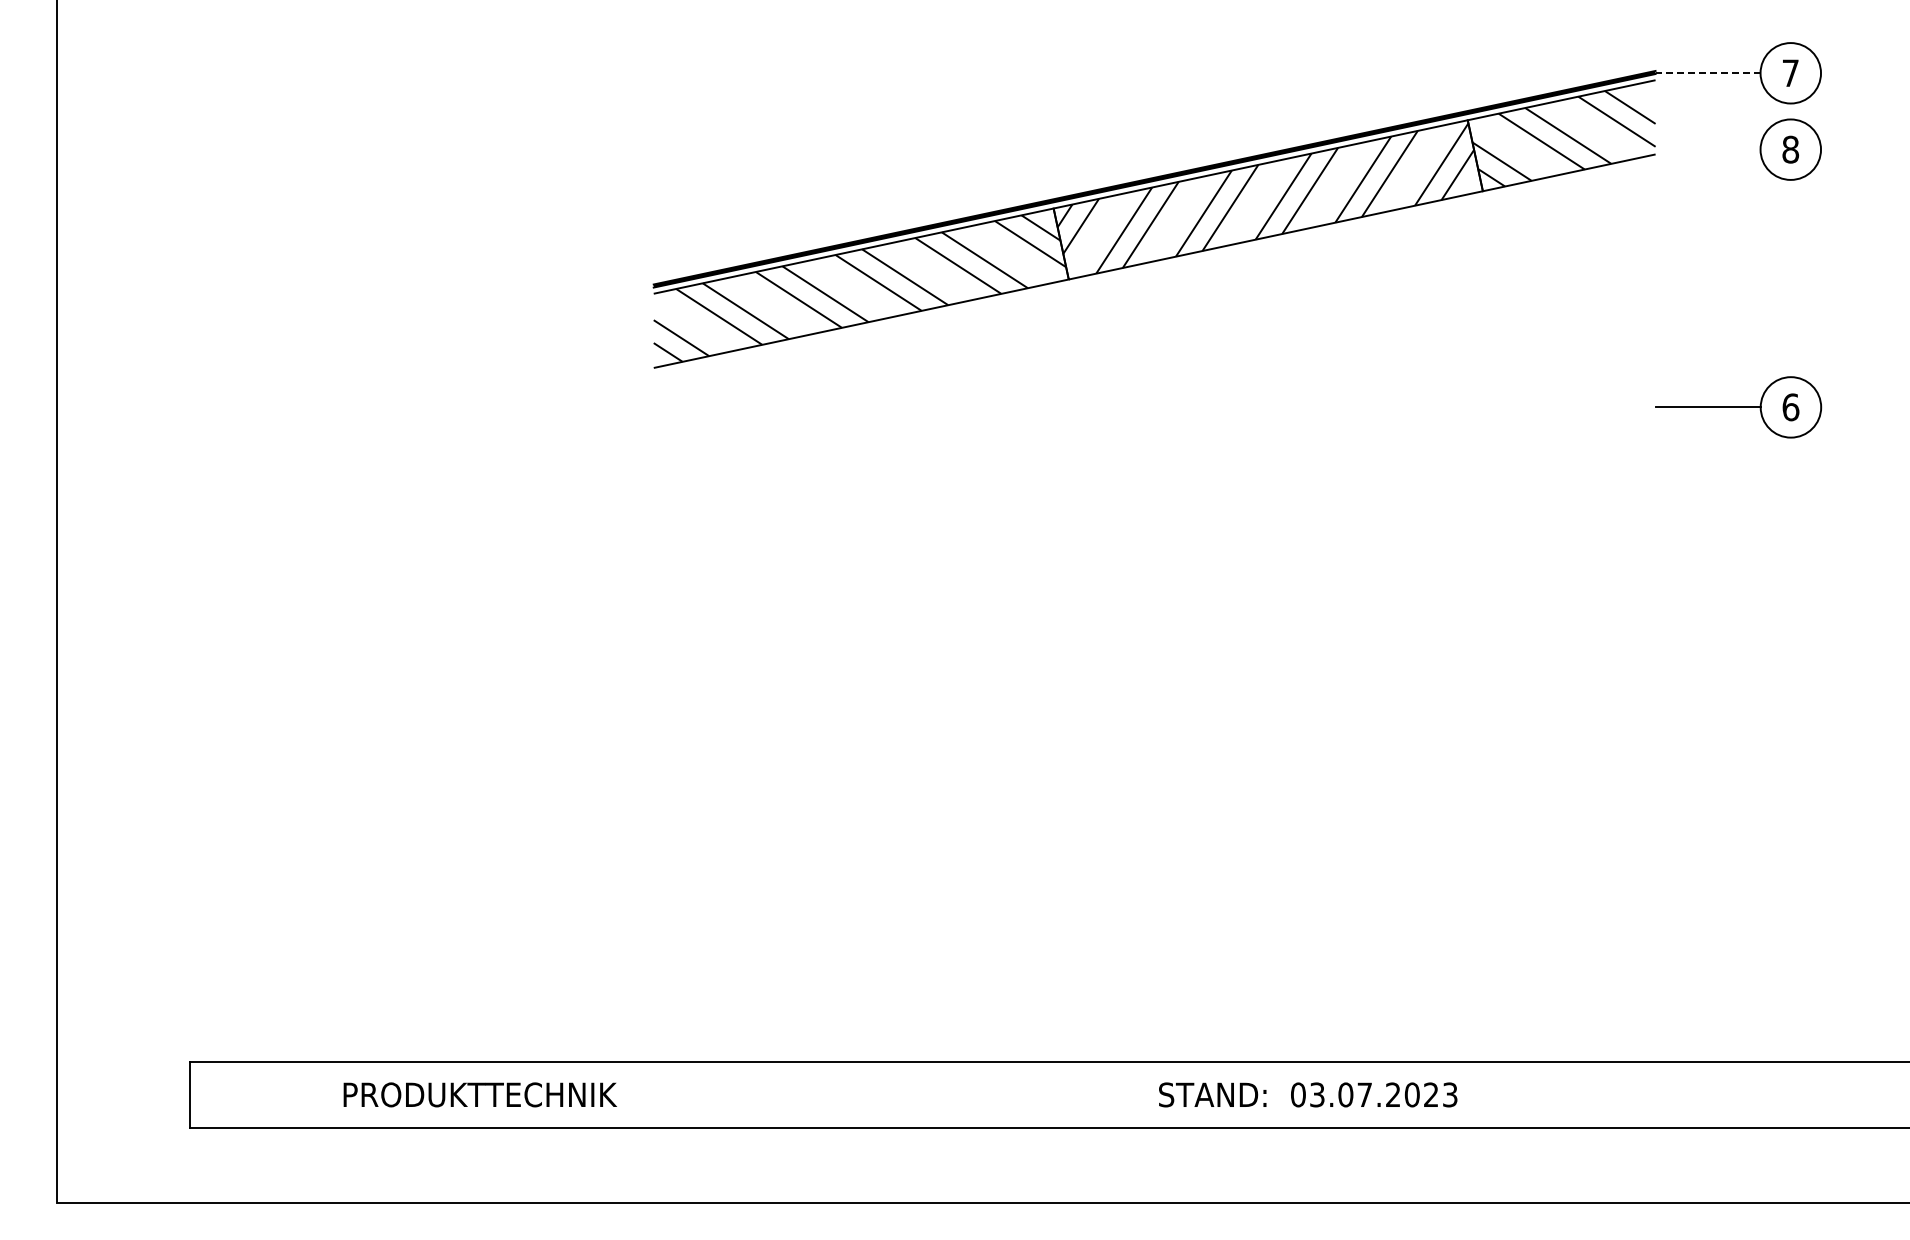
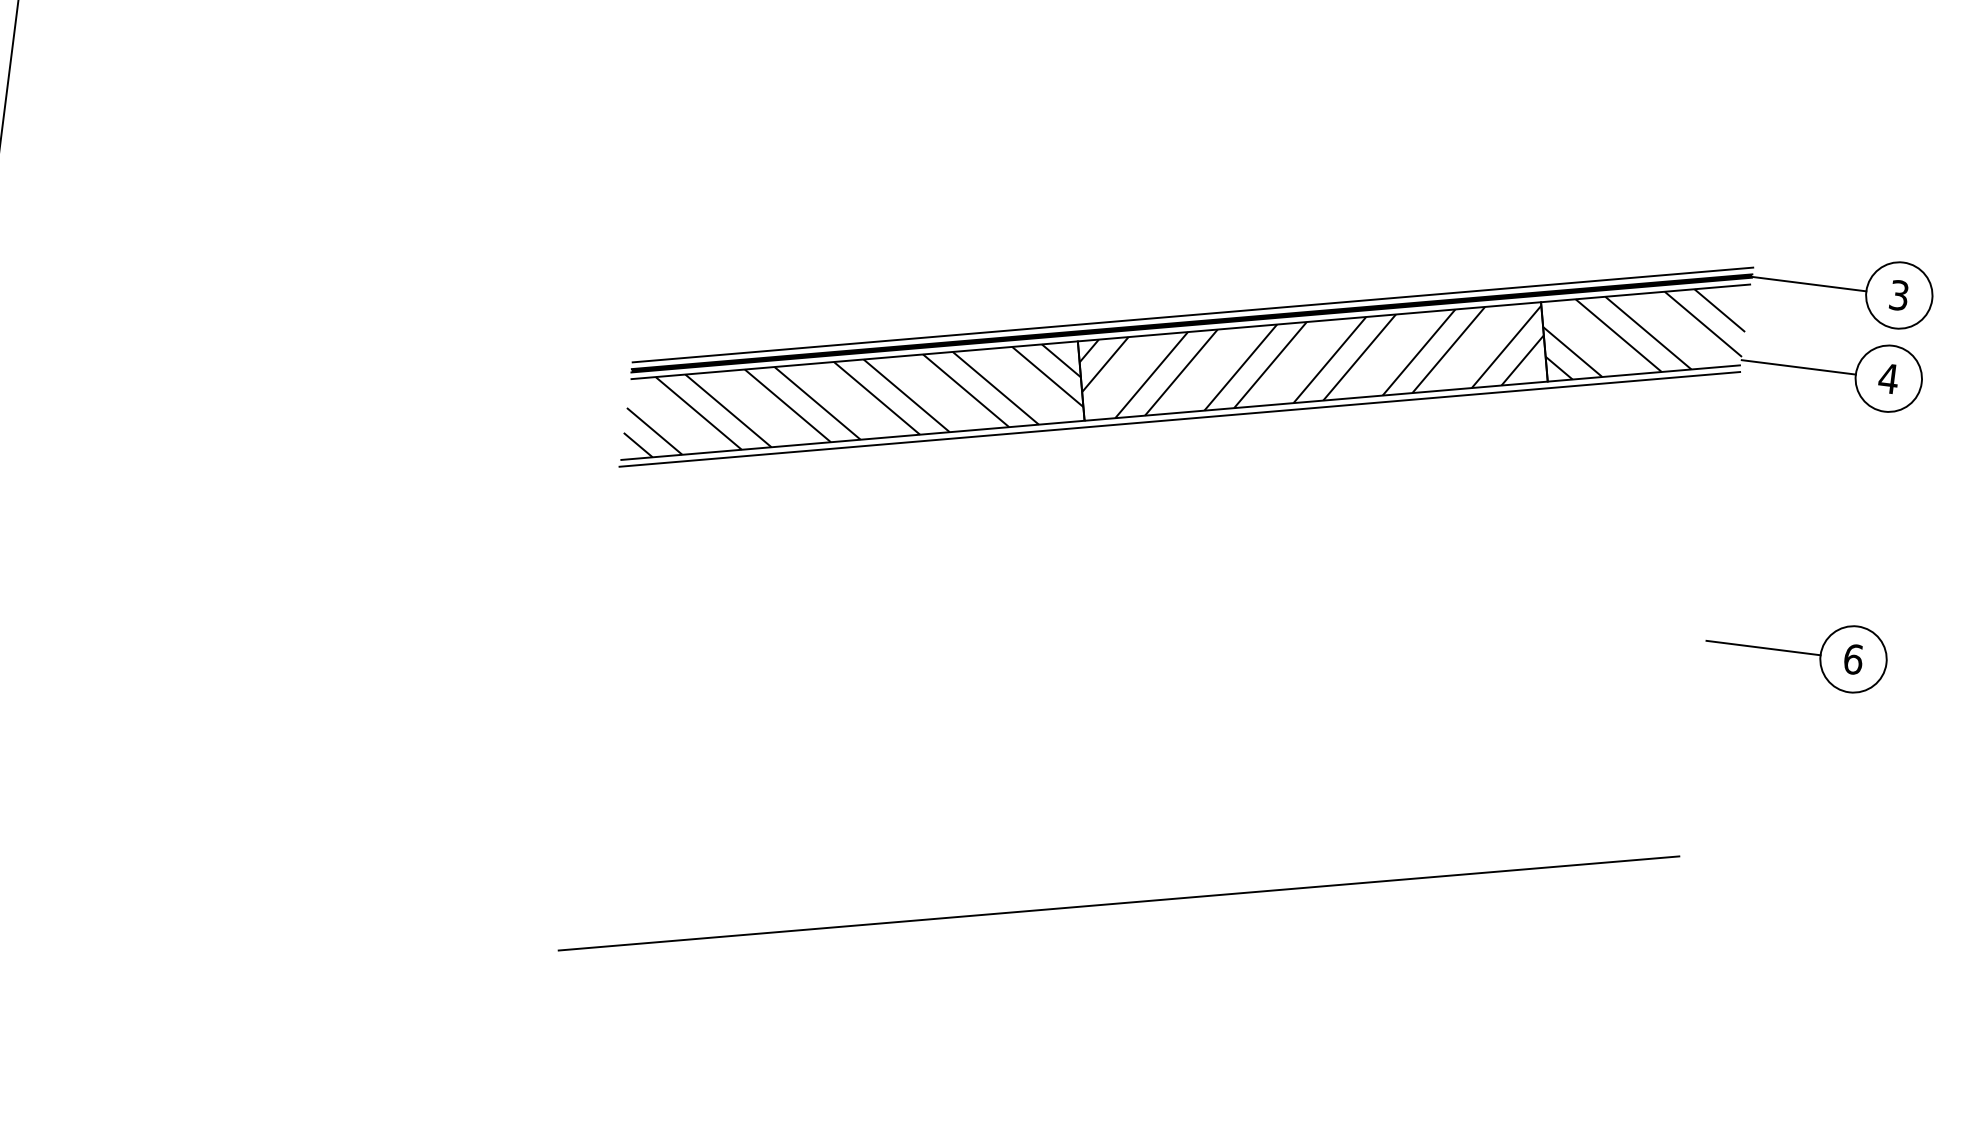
line: (1707, 73) -> (1808, 284), dashed -> solid
text: (1790, 73) -> (1898, 295), 7 -> 3
line: (1707, 149) -> (1798, 367), added
text: (1790, 149) -> (1888, 378), 8 -> 4
line: (1154, 171) -> (1192, 314), added
line: (1154, 267) -> (1179, 419), added
line: (1154, 711) -> (1118, 903), added

